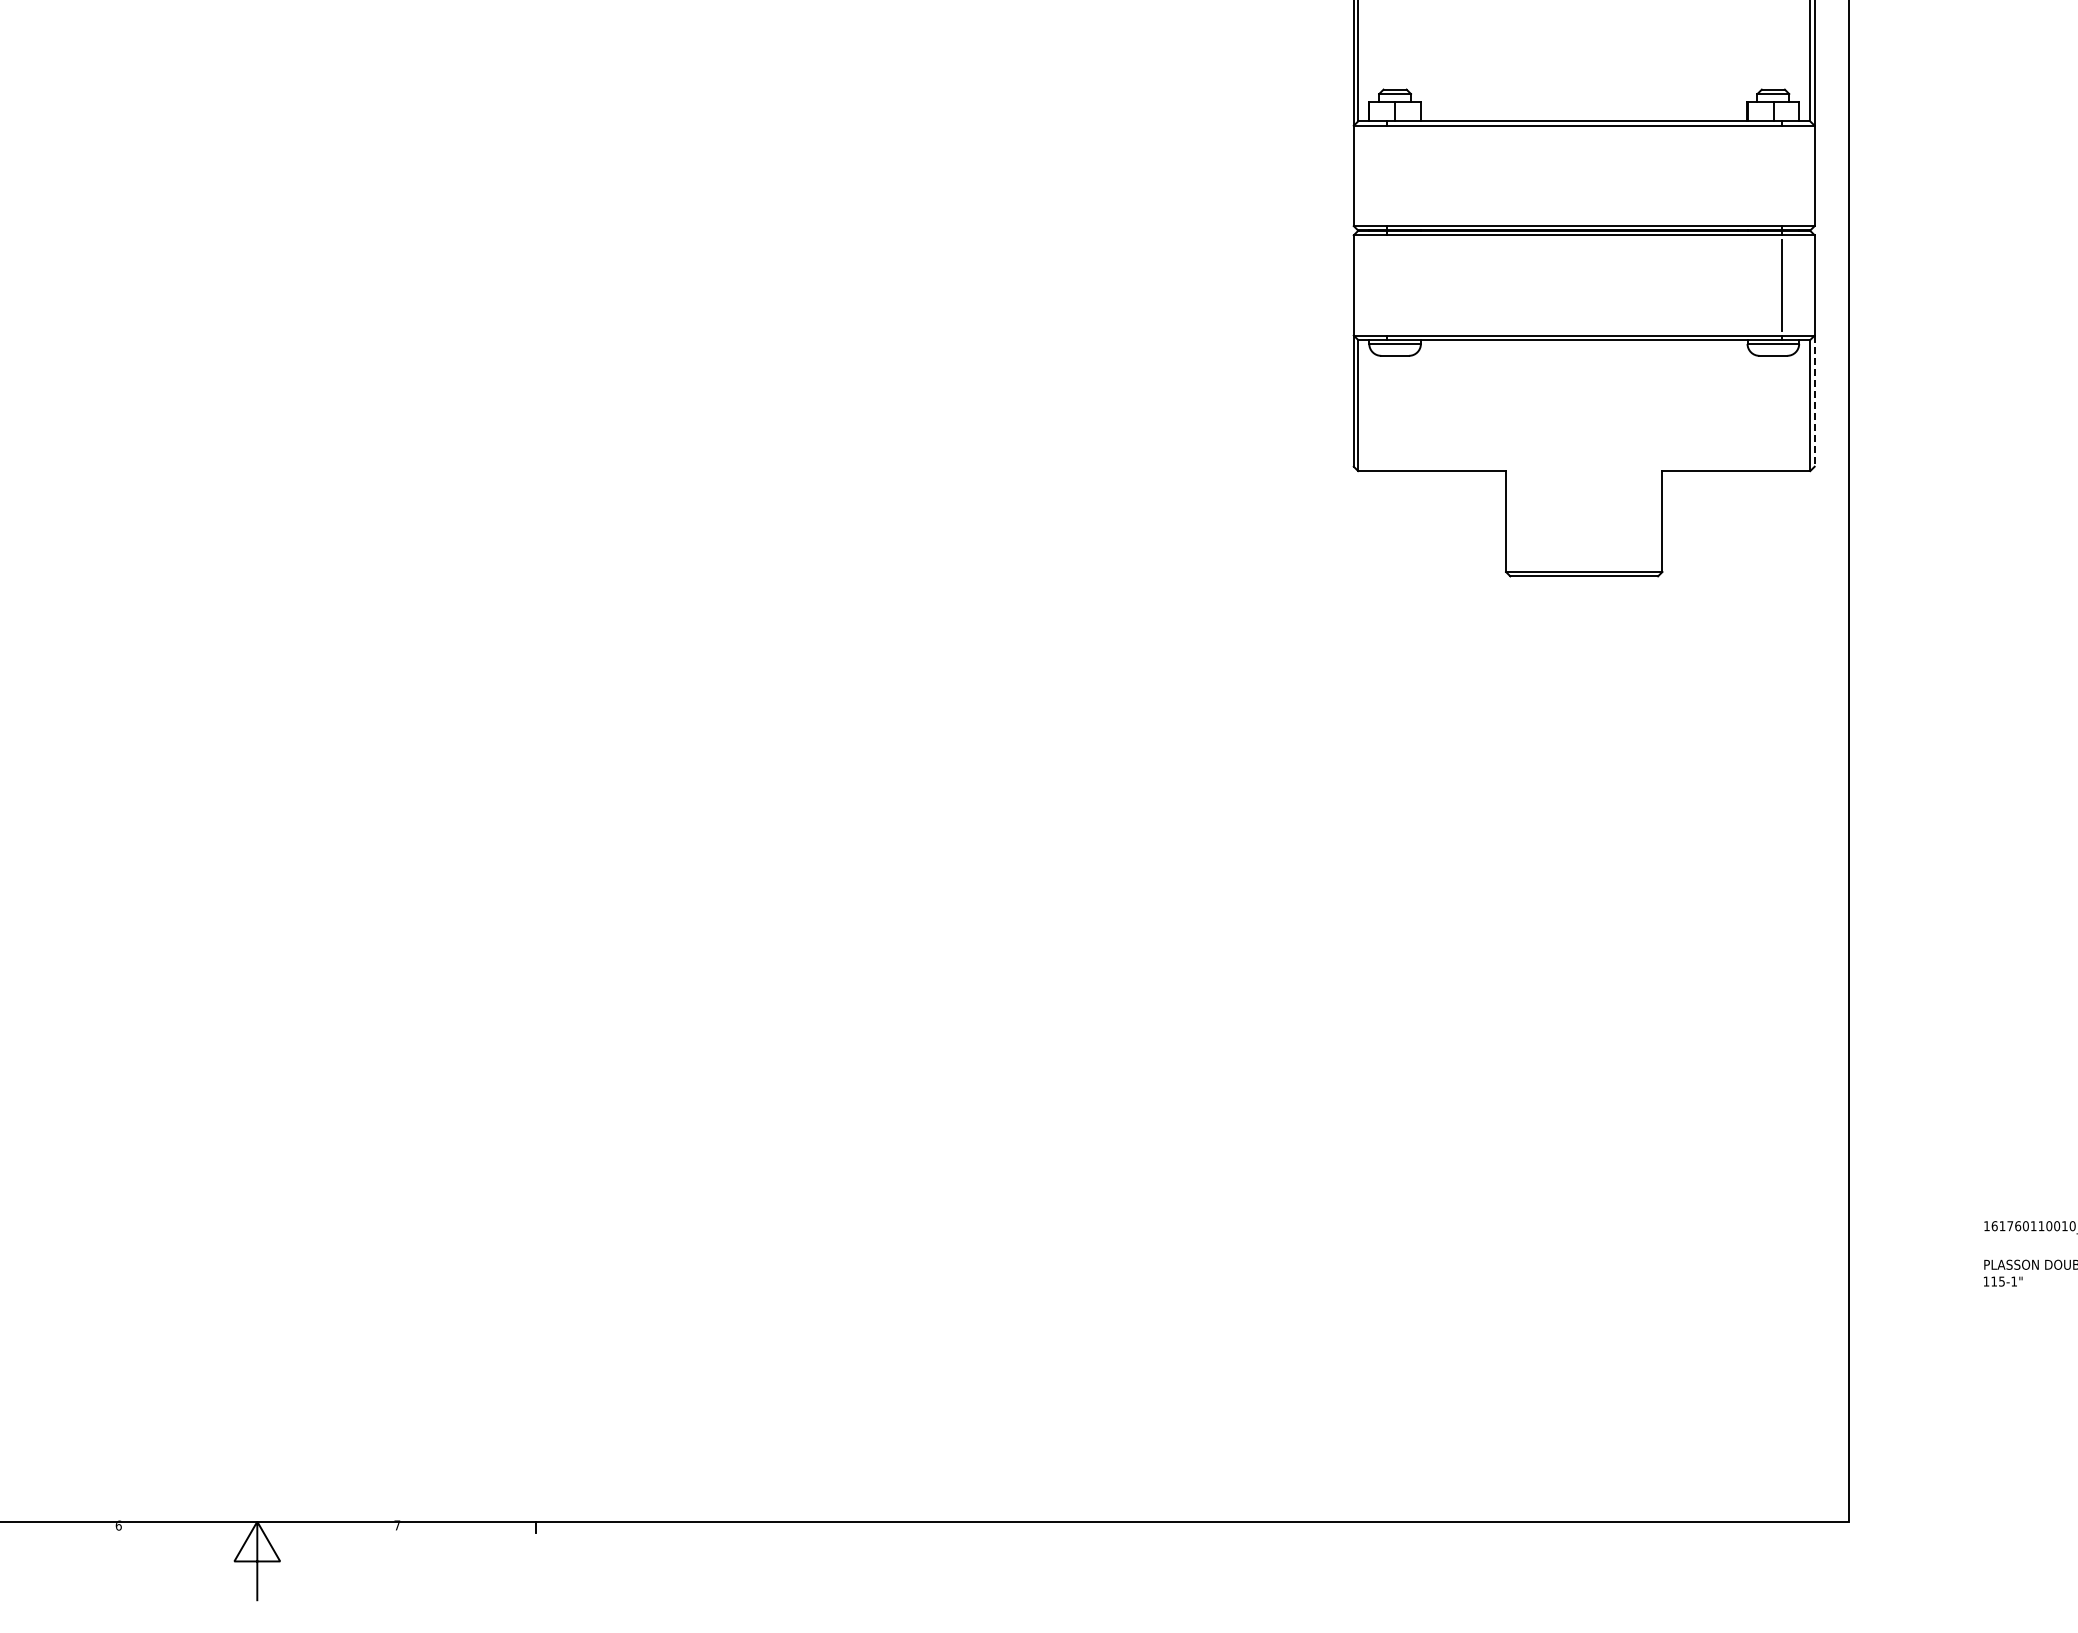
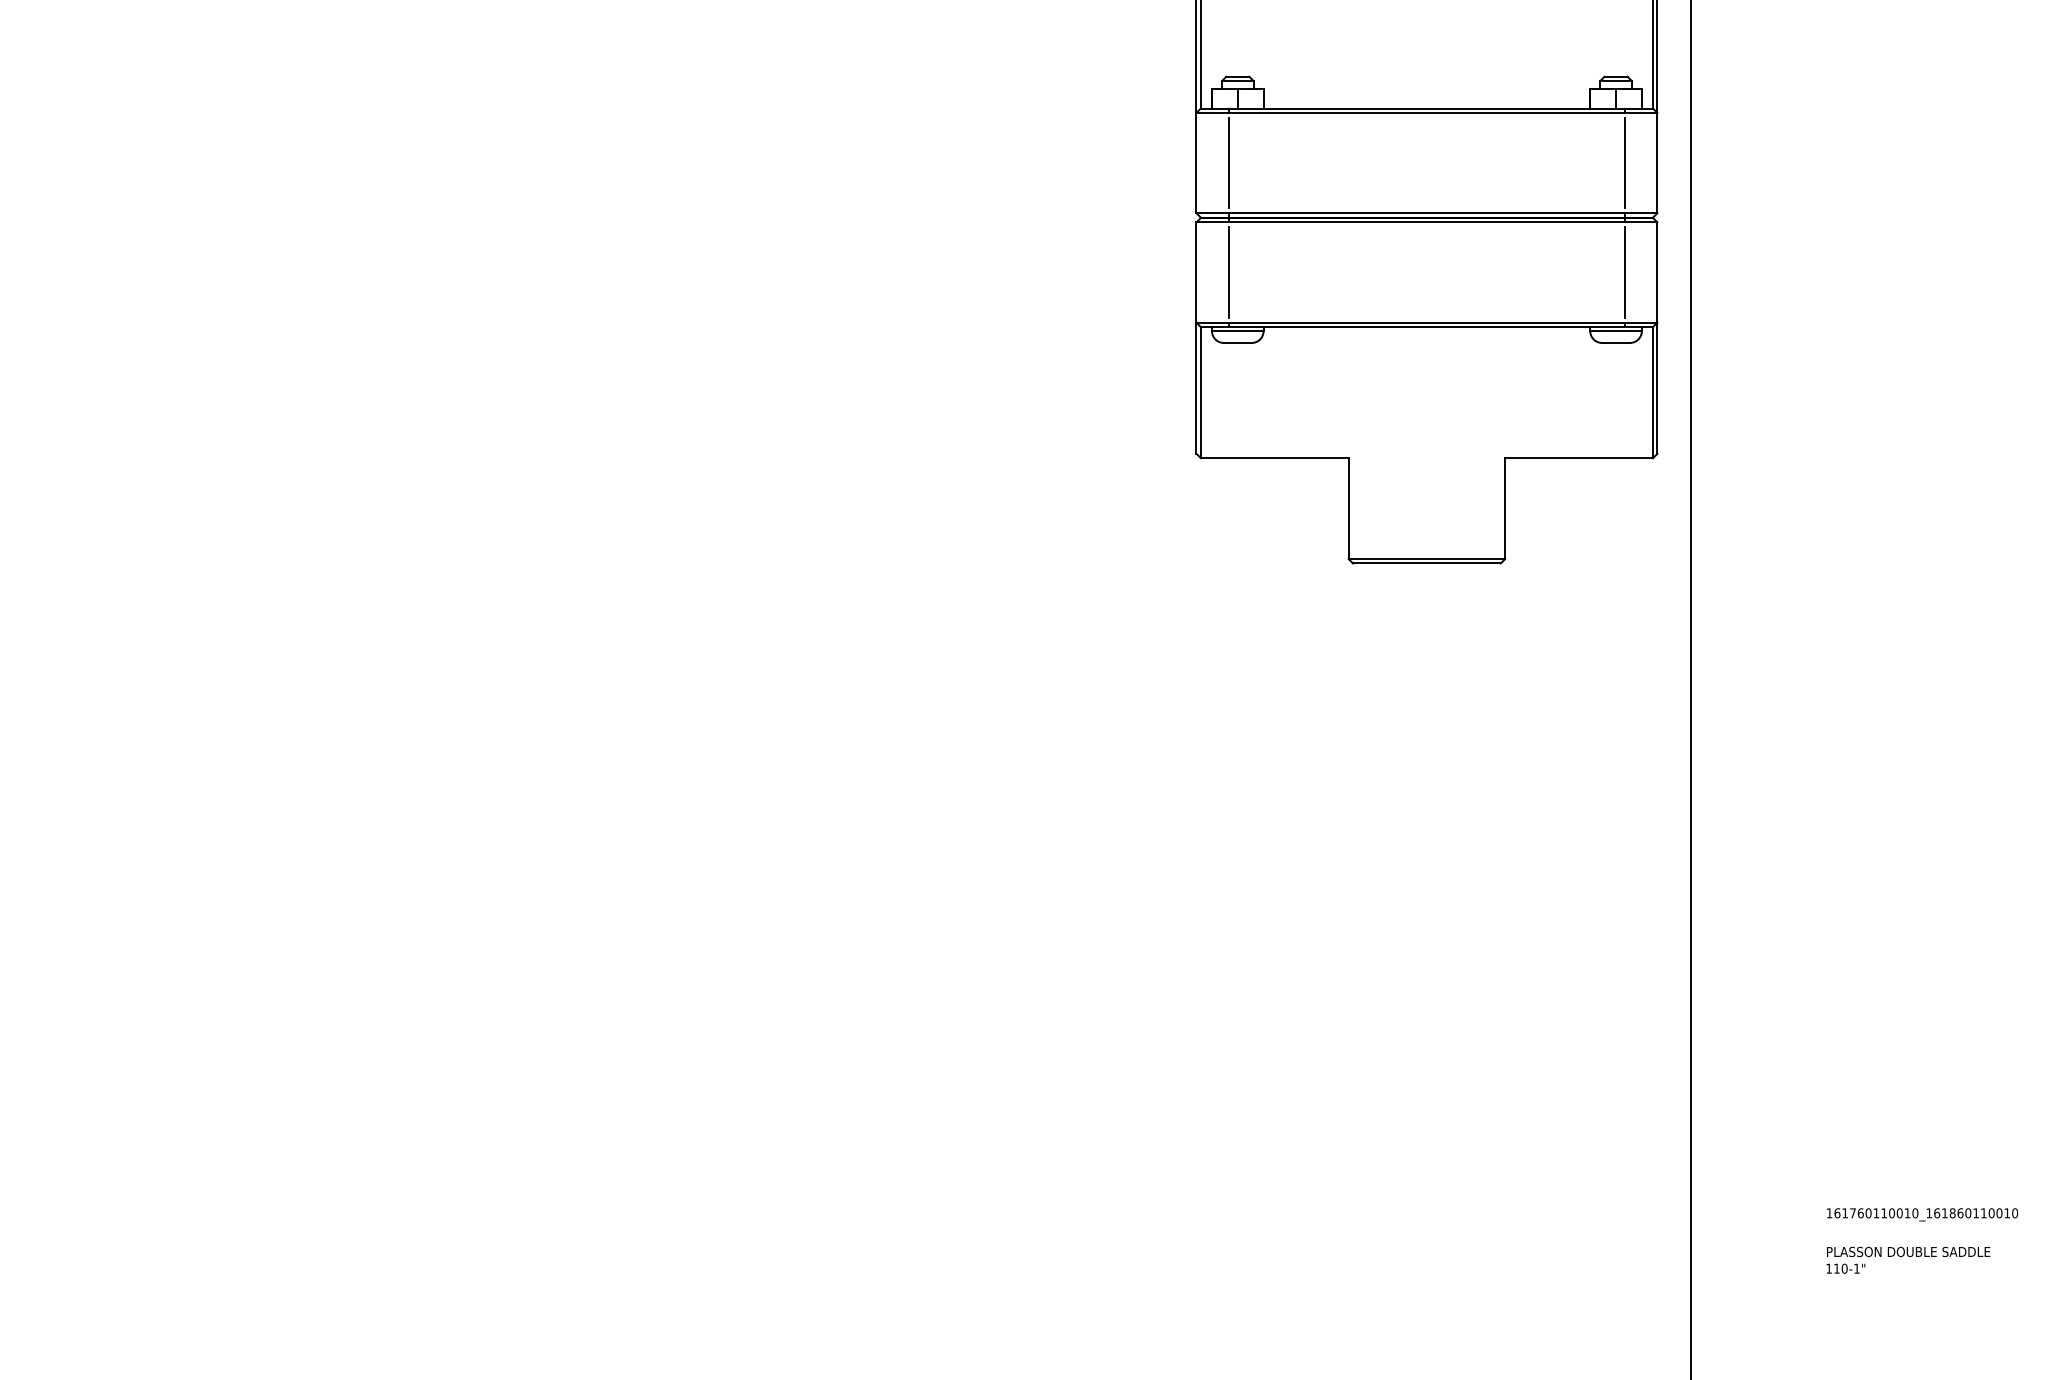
line: (1386, 175) -> (1229, 162), added
line: (1781, 175) -> (1624, 162), added
line: (1386, 285) -> (1229, 272), added
line: (1814, 401) -> (1657, 388), dashed -> solid
text: (2002, 1281) -> (1845, 1268), 115-1" -> 110-1"

